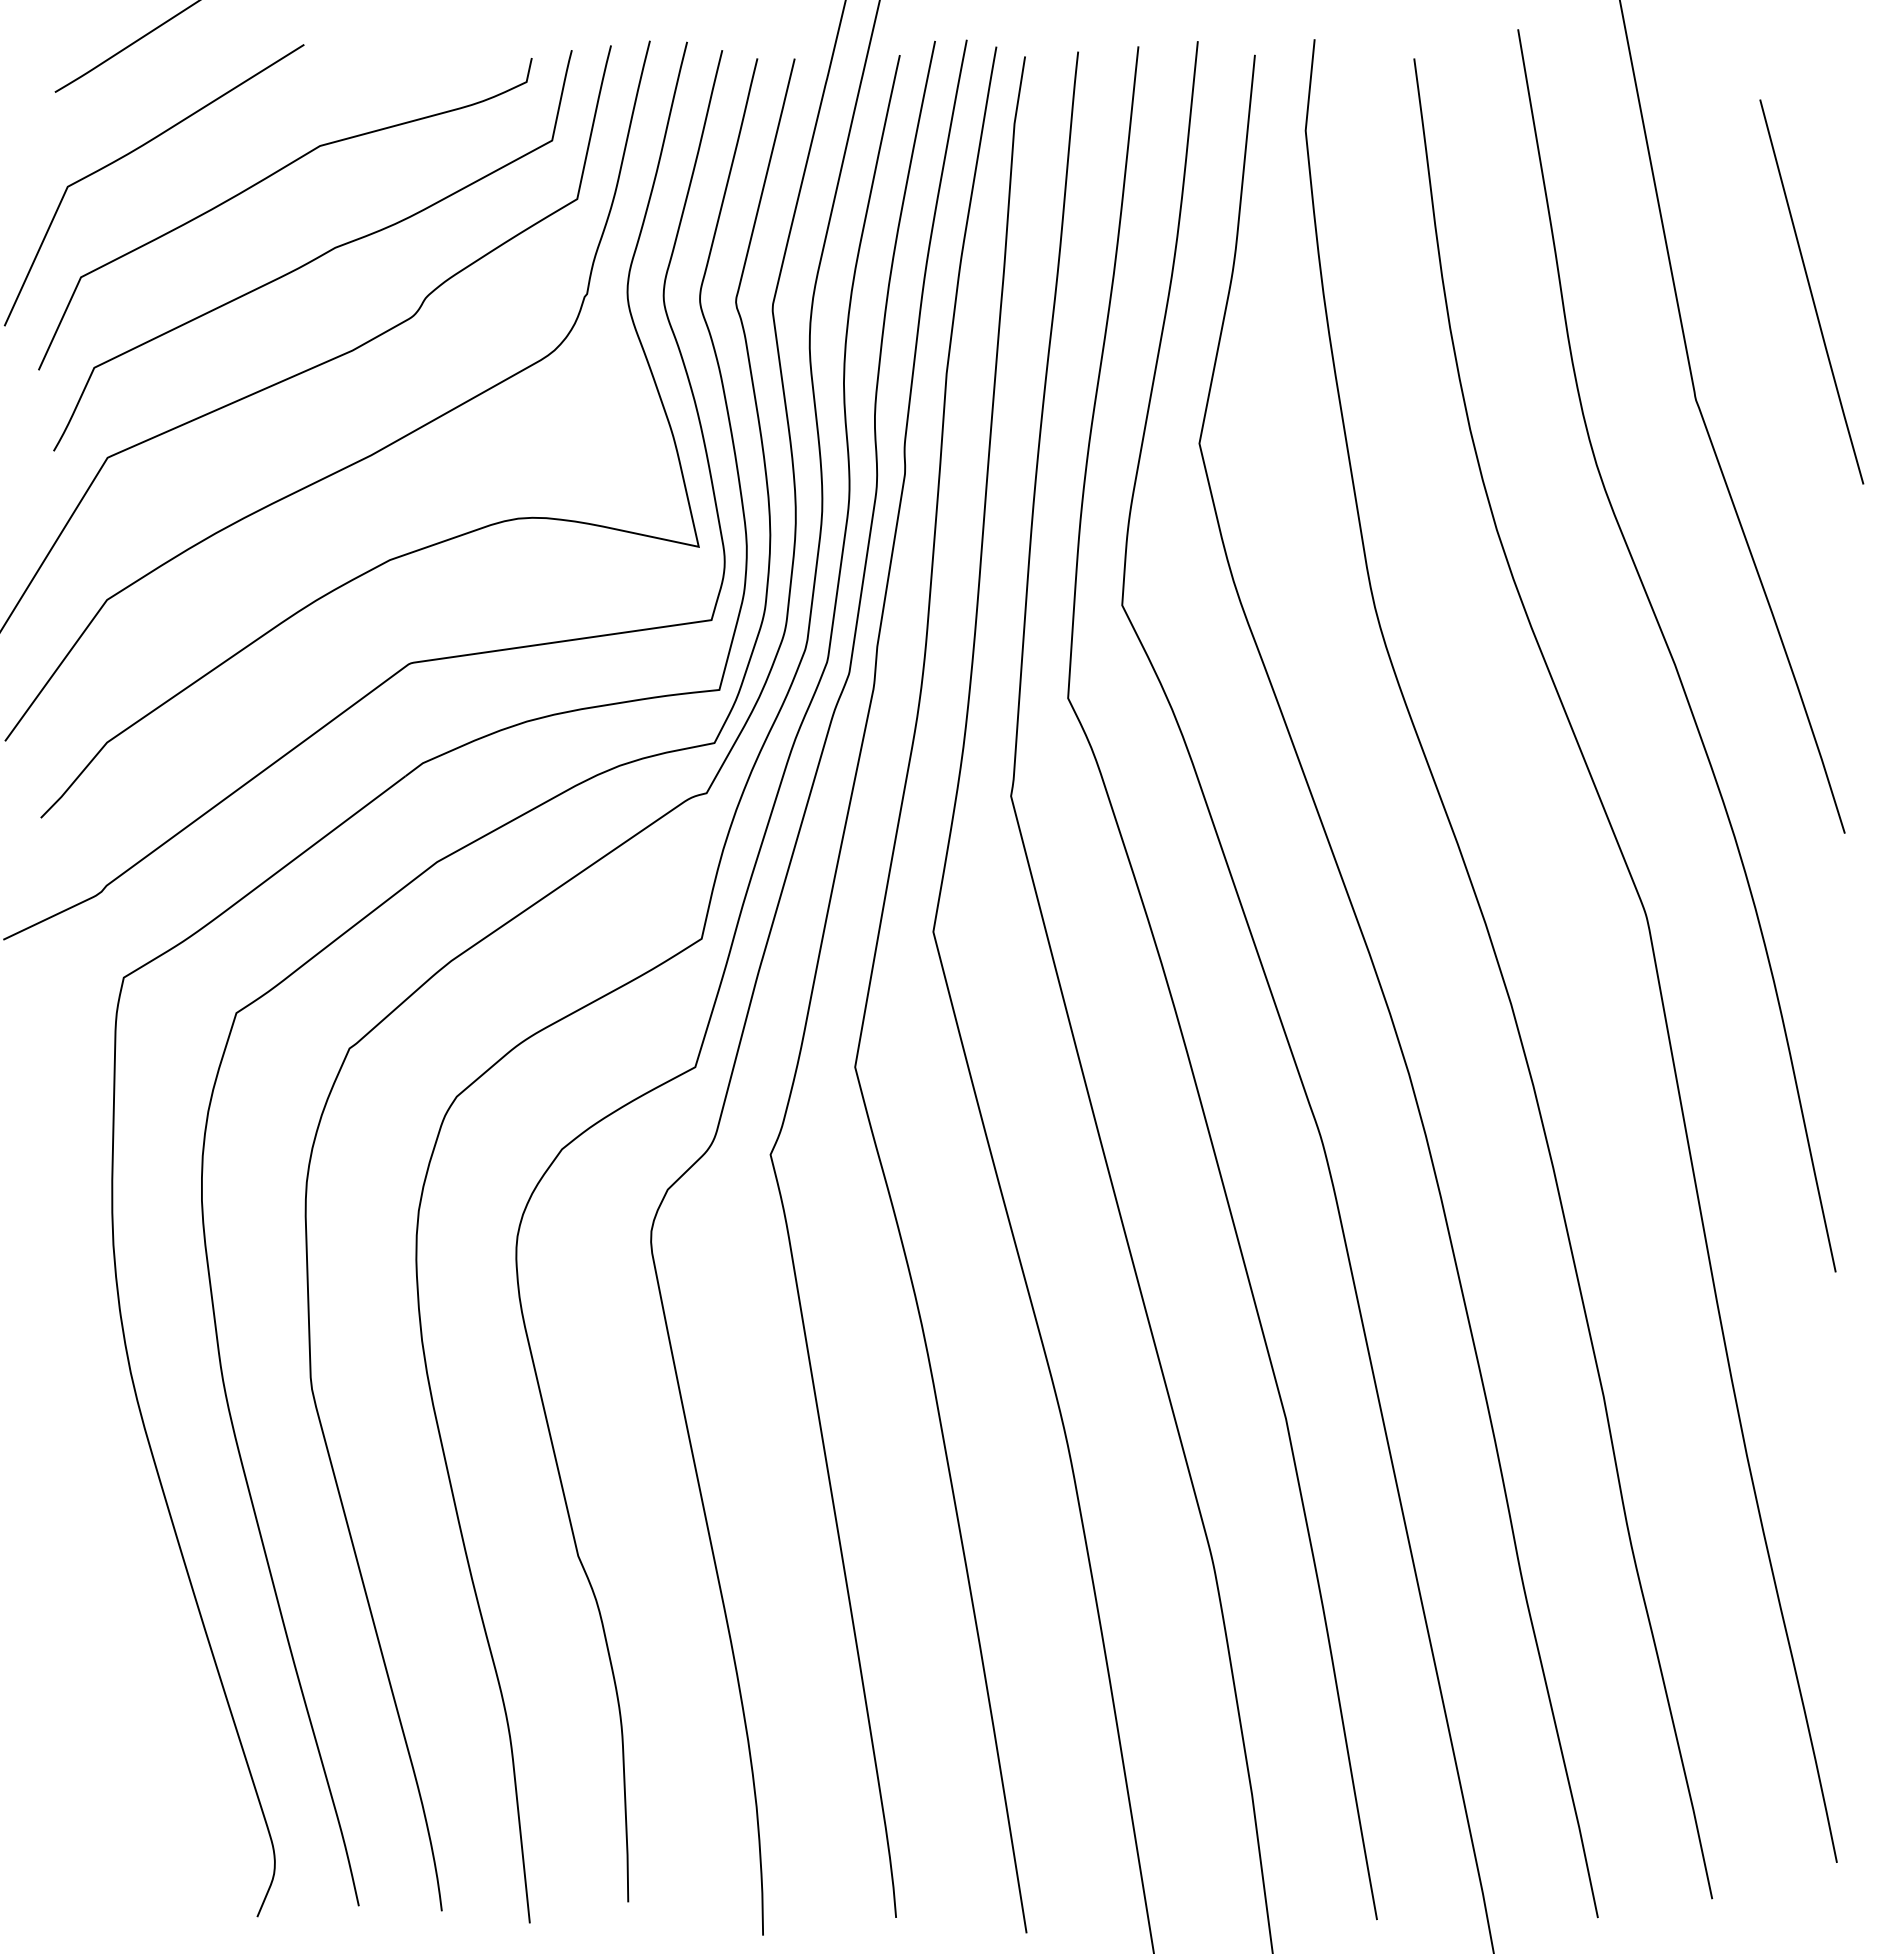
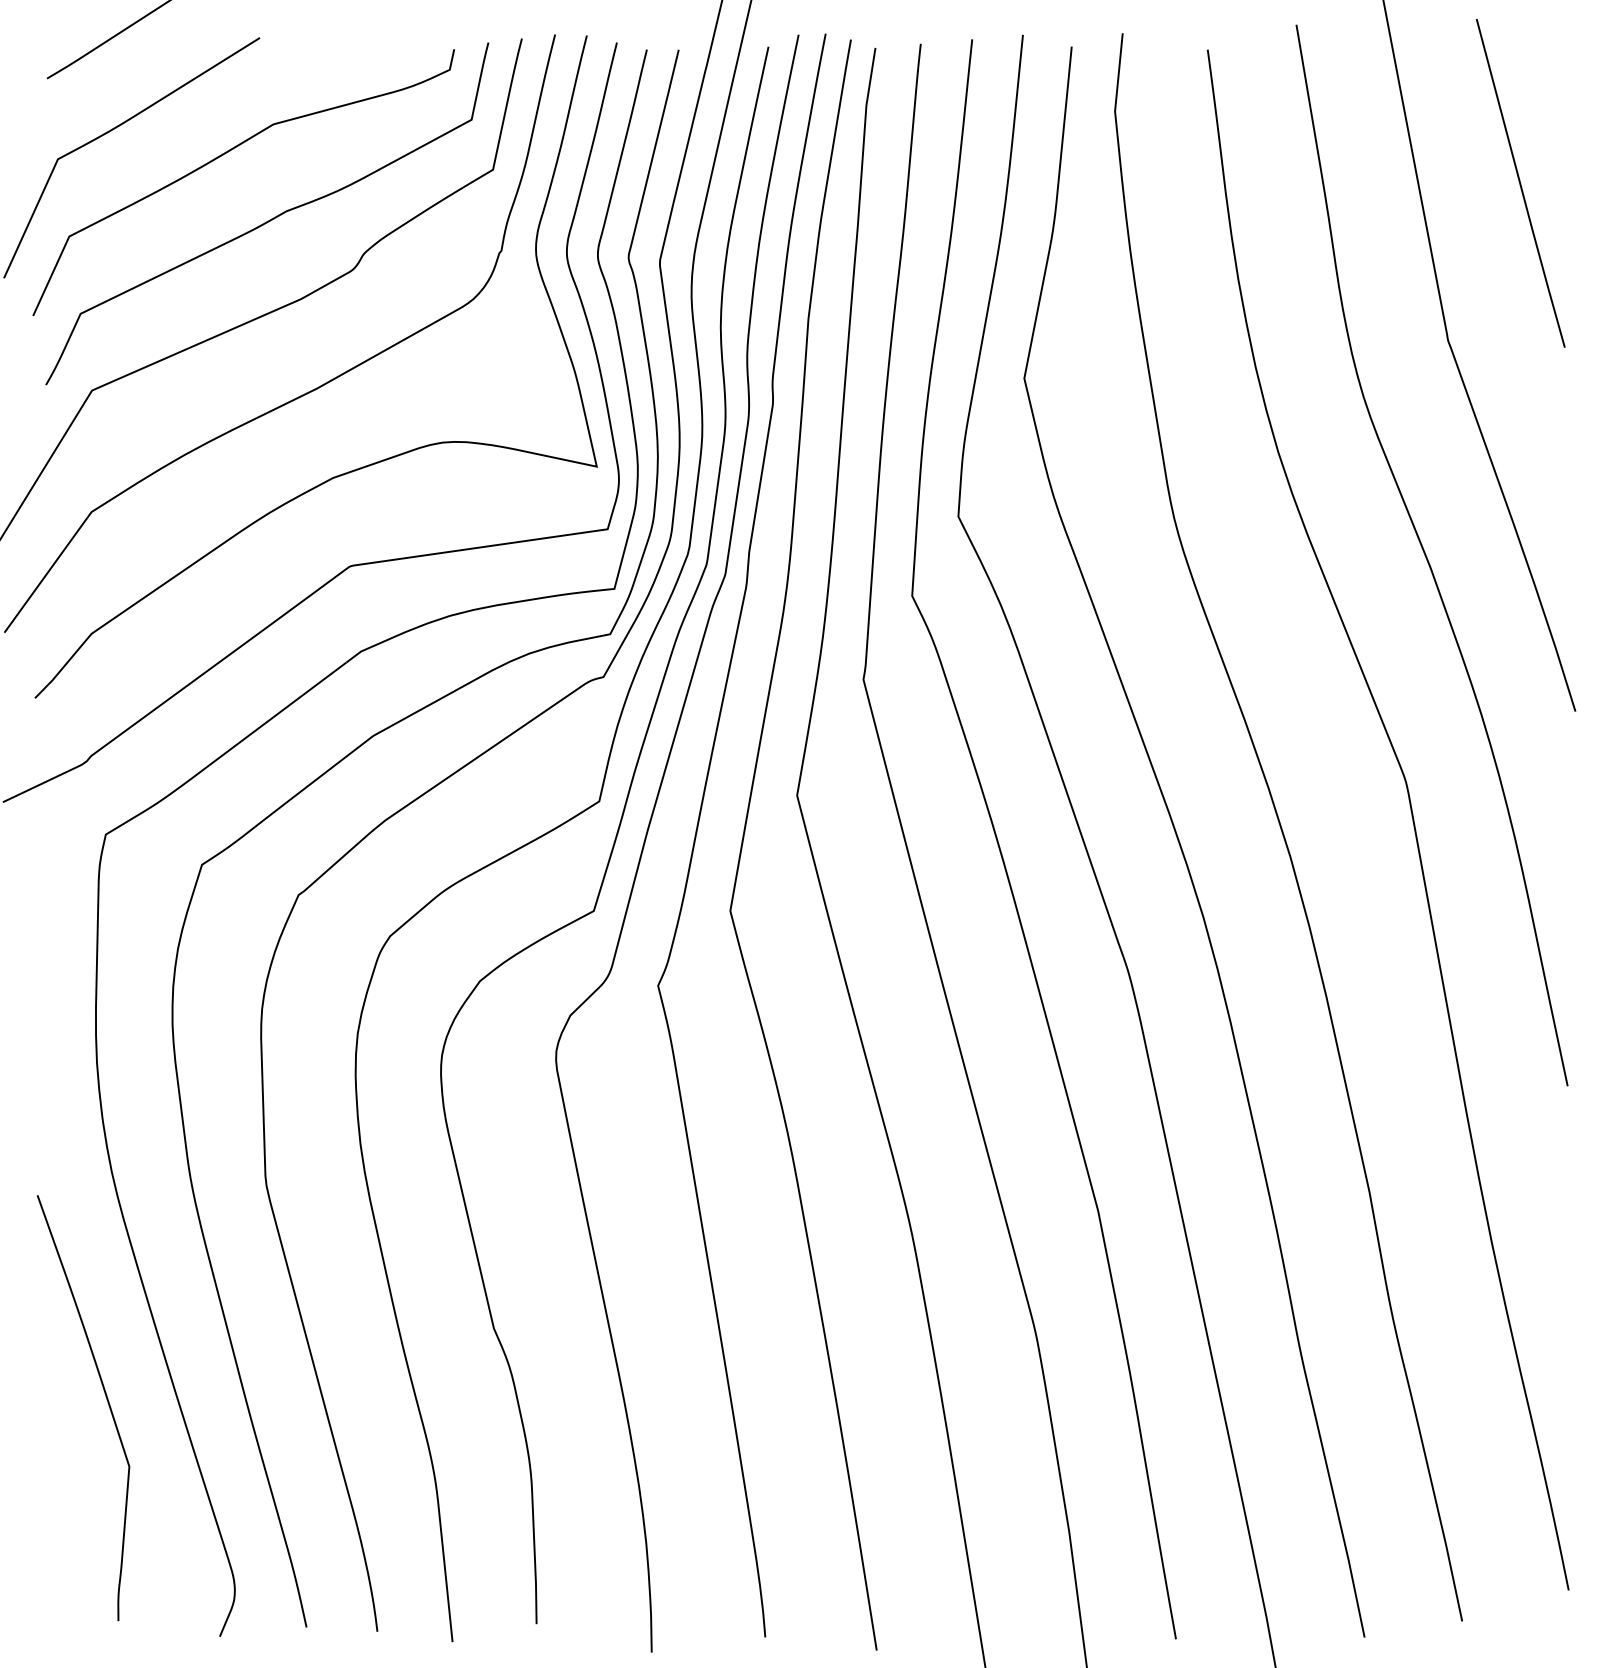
line: (1811, 291) -> (1520, 182), moved
curve: (125, 1641) -> (107, 1401), added

